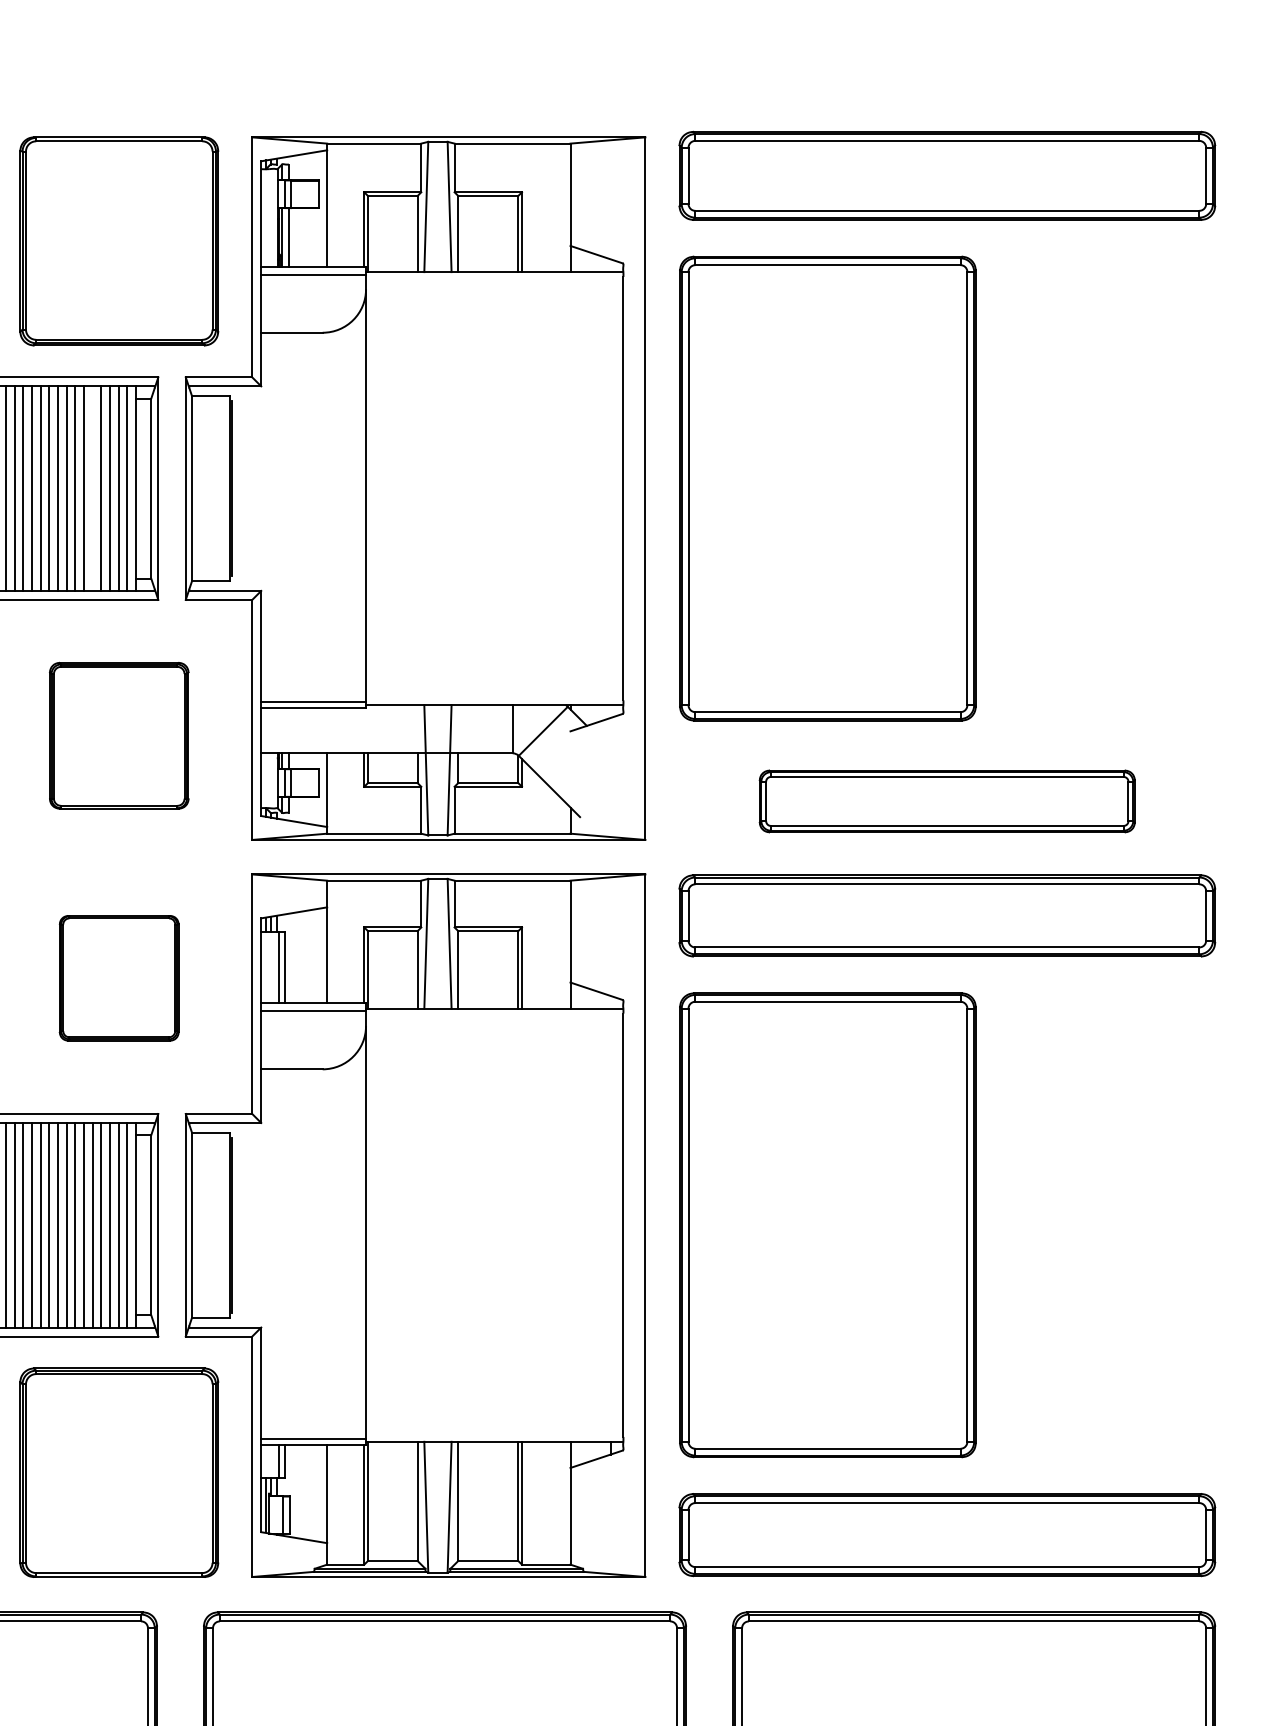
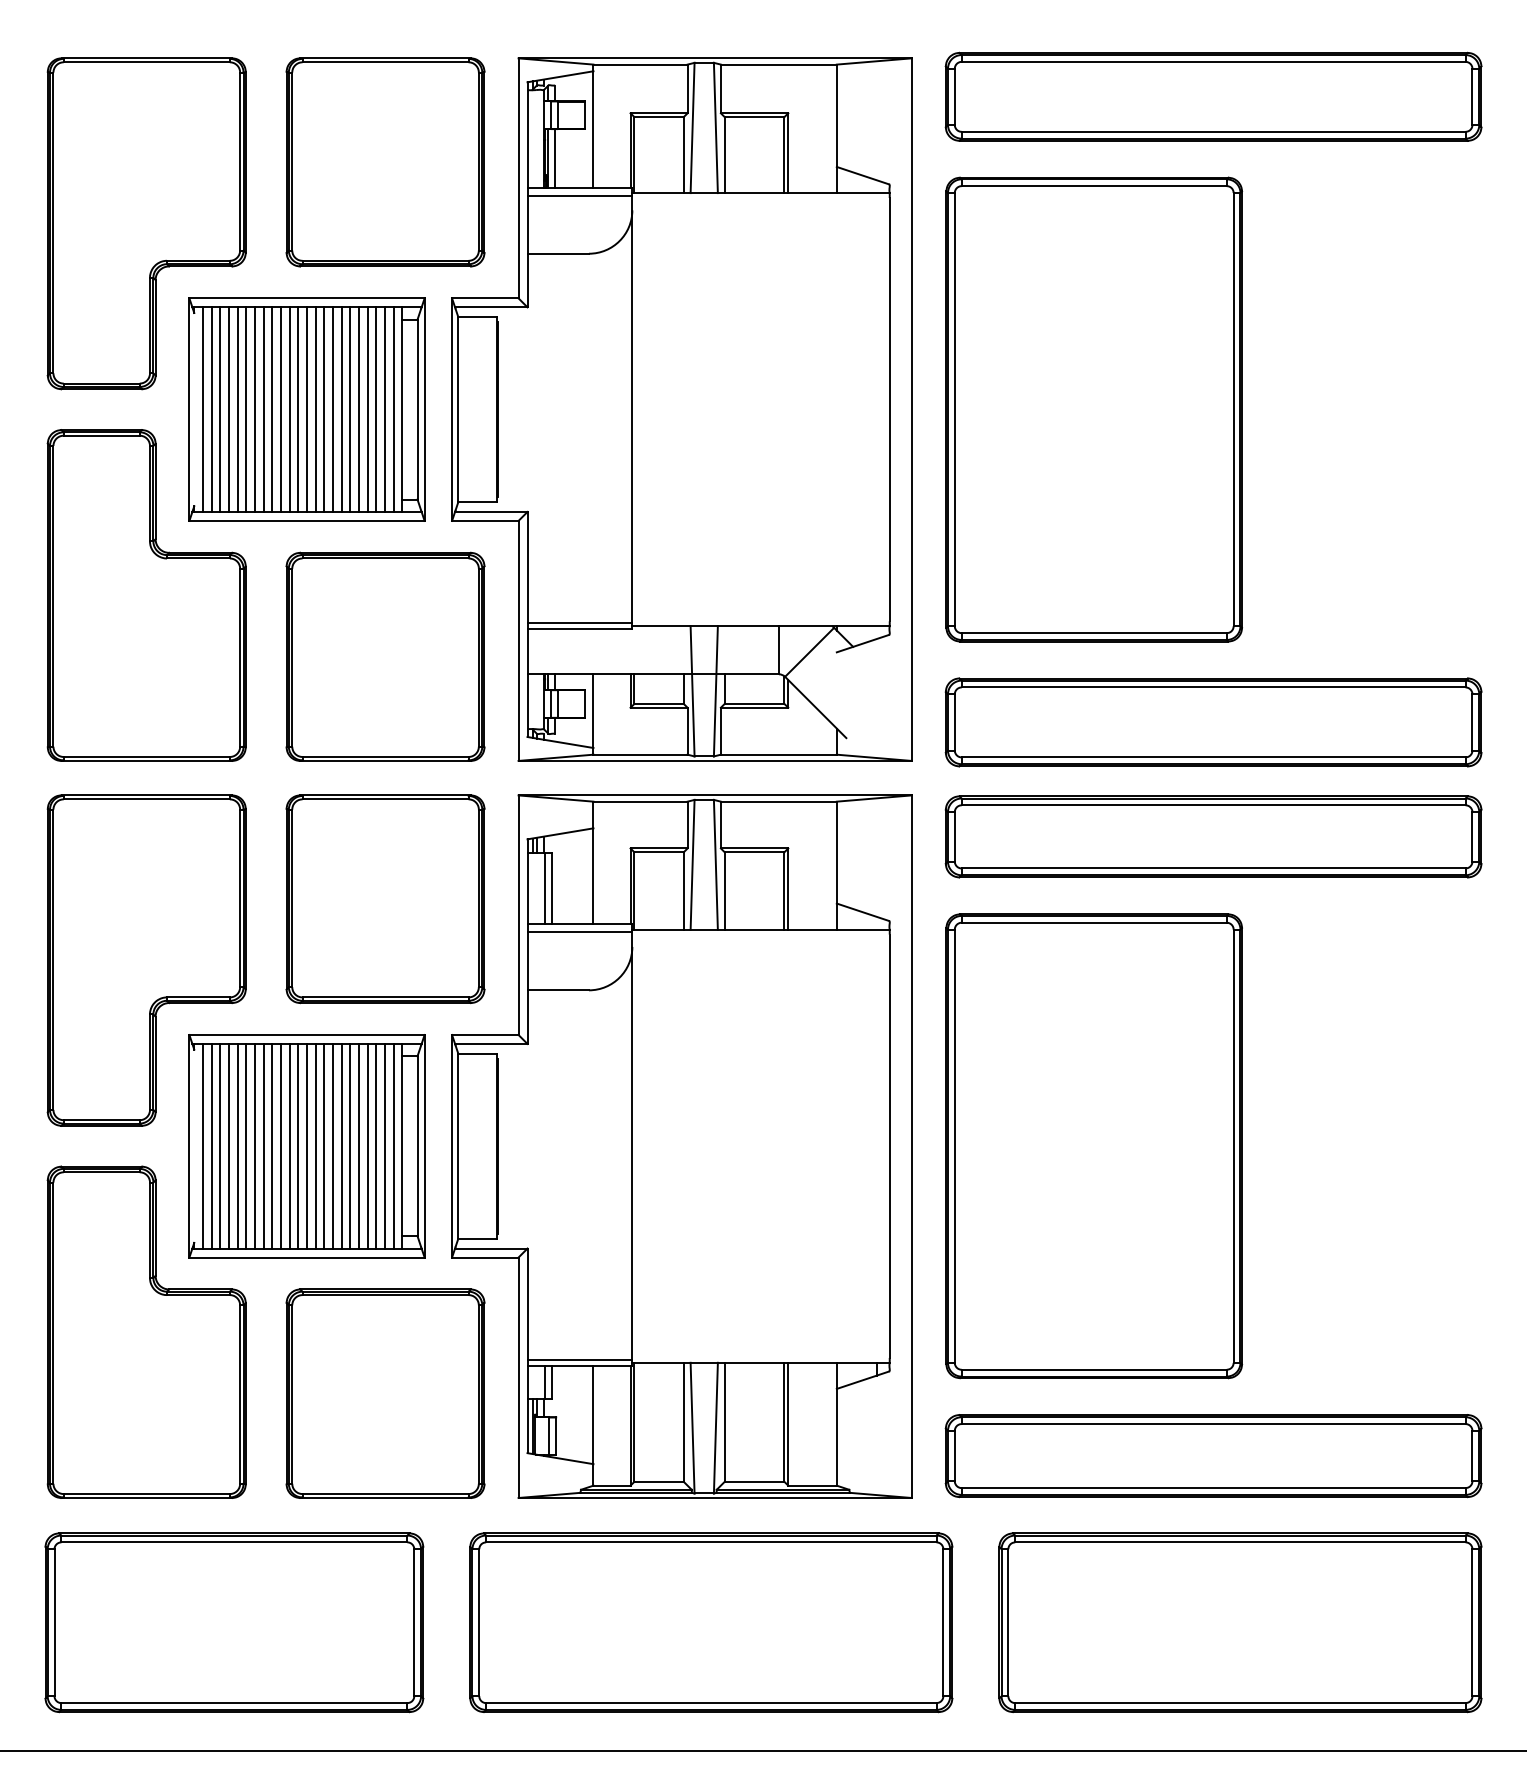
line: (92, 488) -> (358, 409), added
part: (119, 735) -> (385, 656), size x1.43
part: (947, 801) -> (1213, 722), size x1.43
part: (119, 978) -> (385, 899), size x1.67

